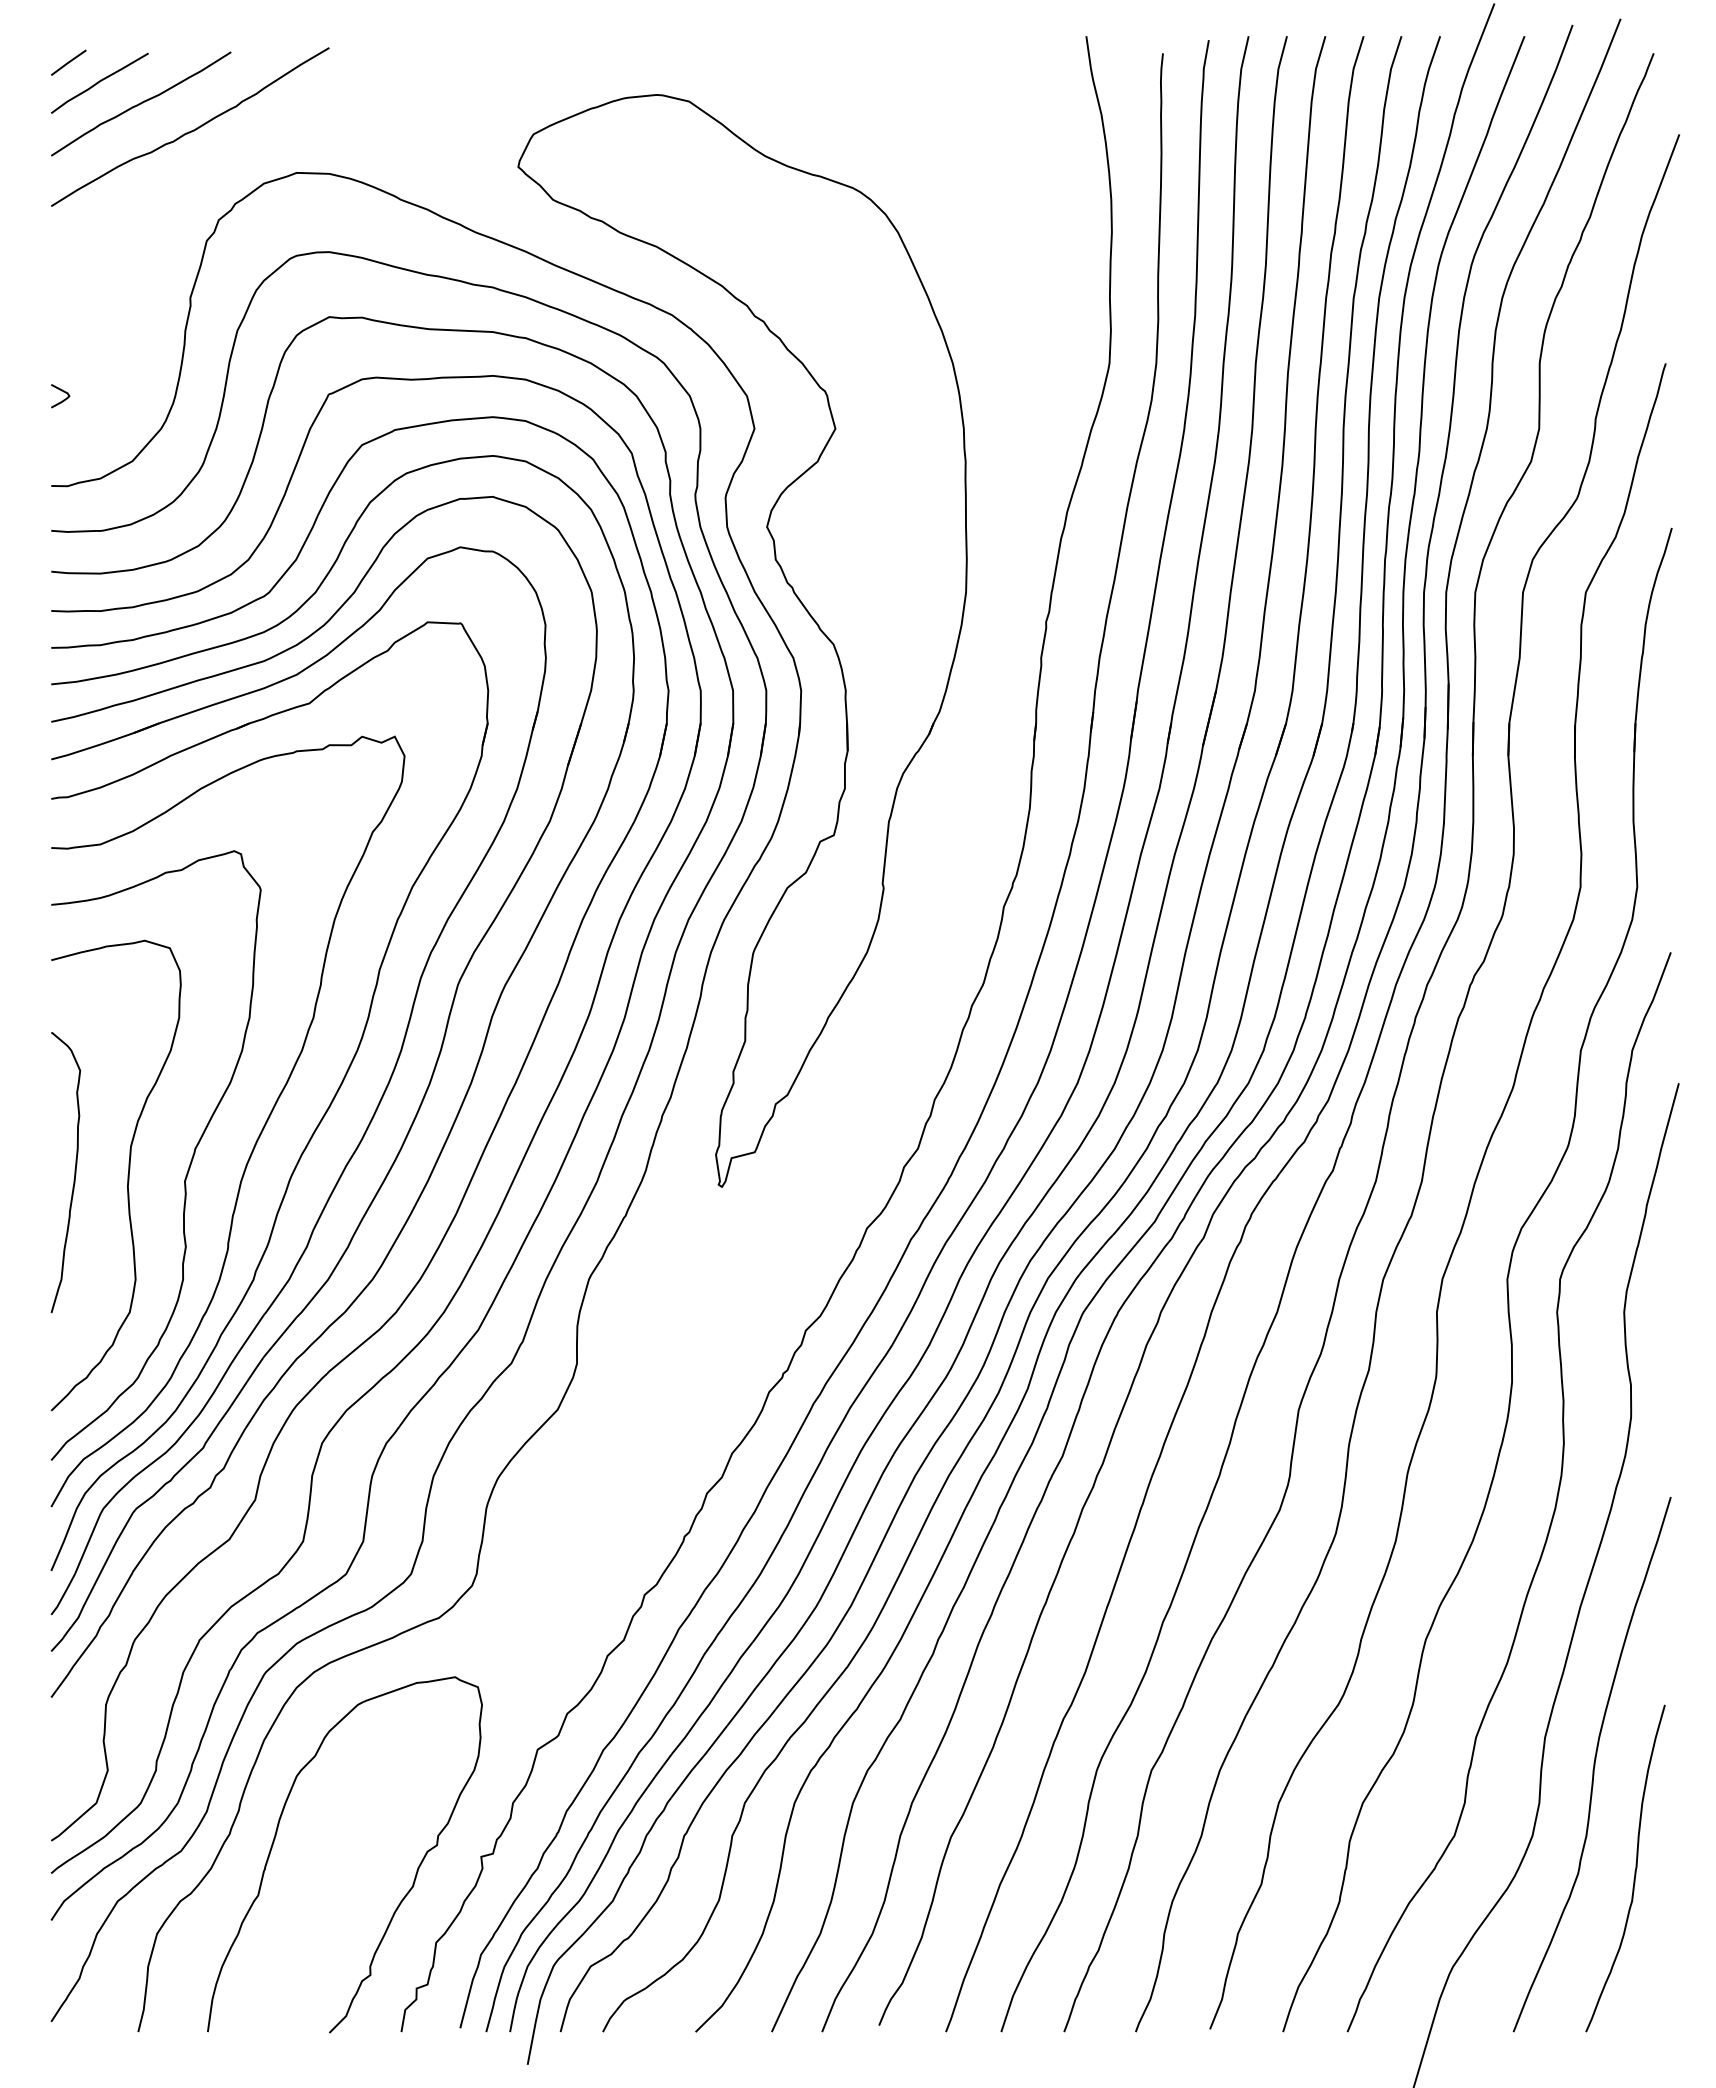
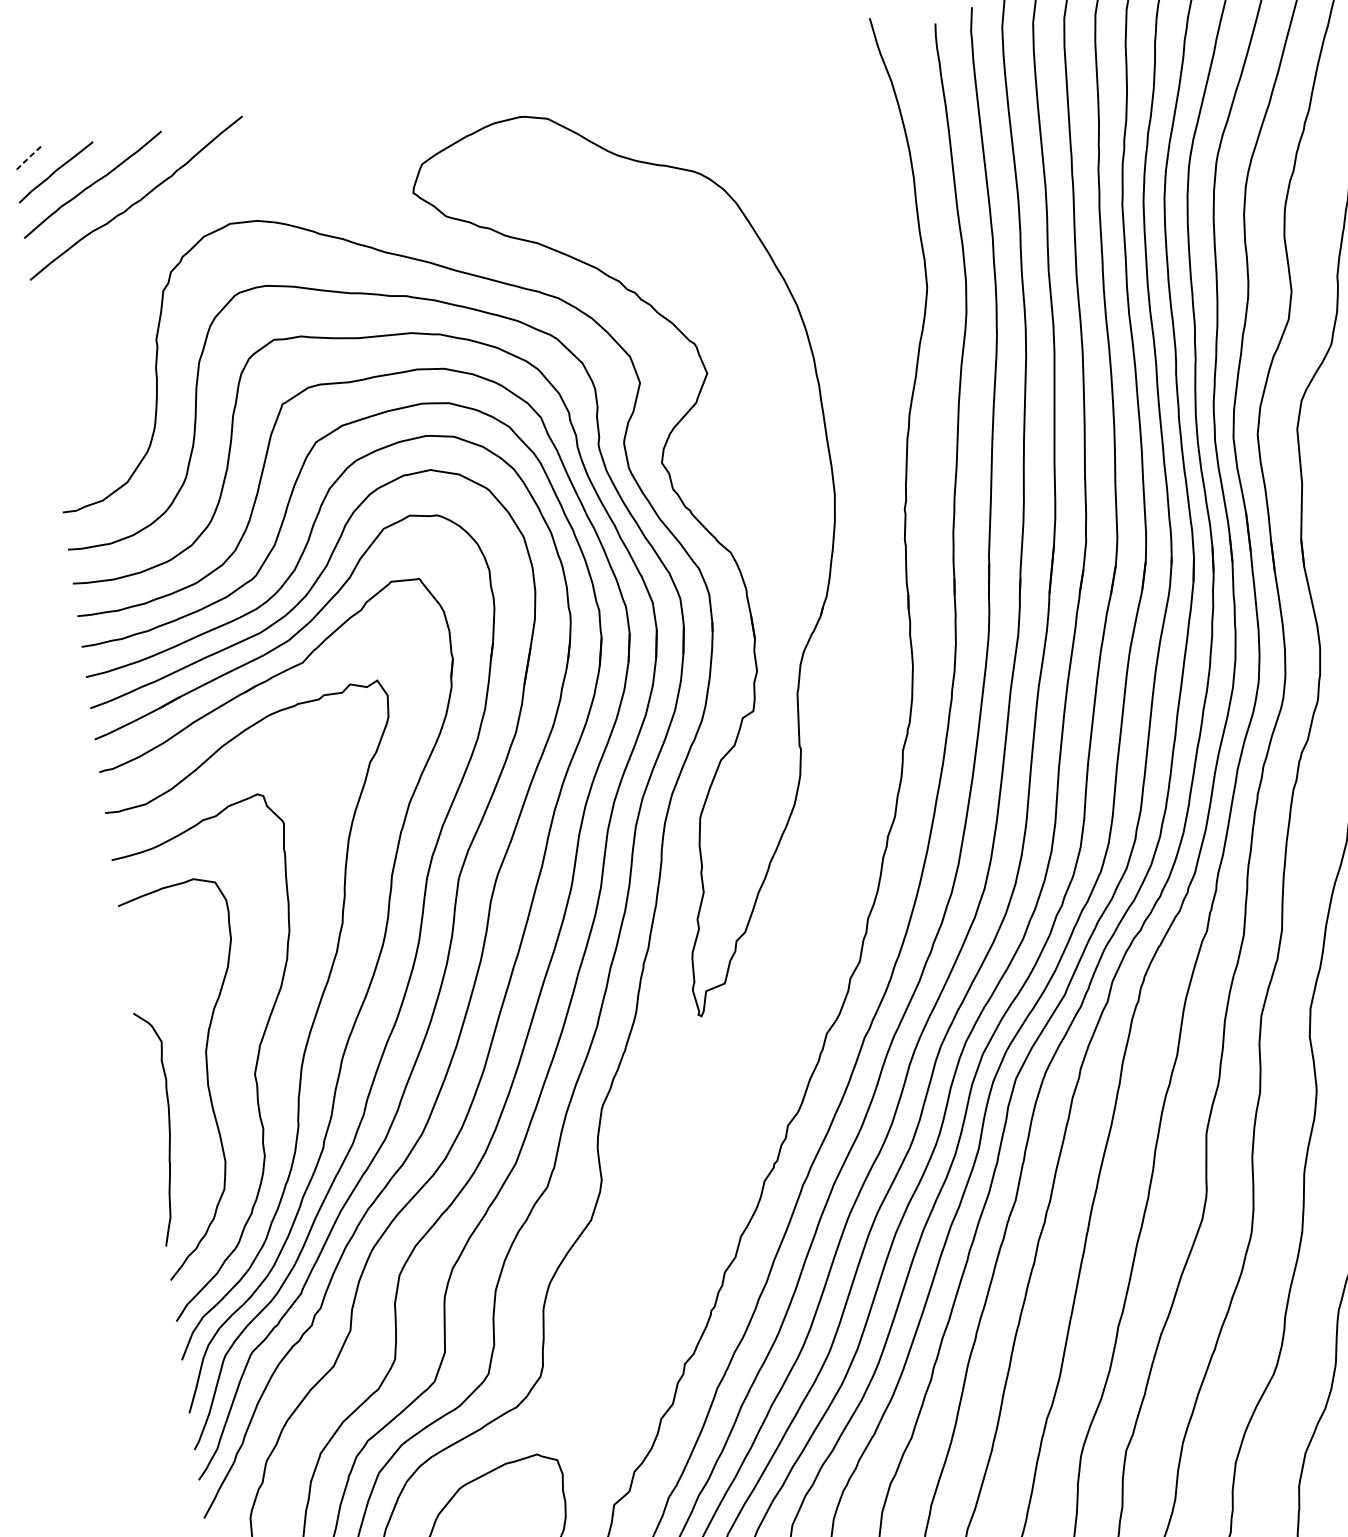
line: (67, 63) -> (26, 159), solid -> dashed
curve: (63, 399) -> (62, 439), removed
curve: (74, 1172) -> (168, 1127), moved

